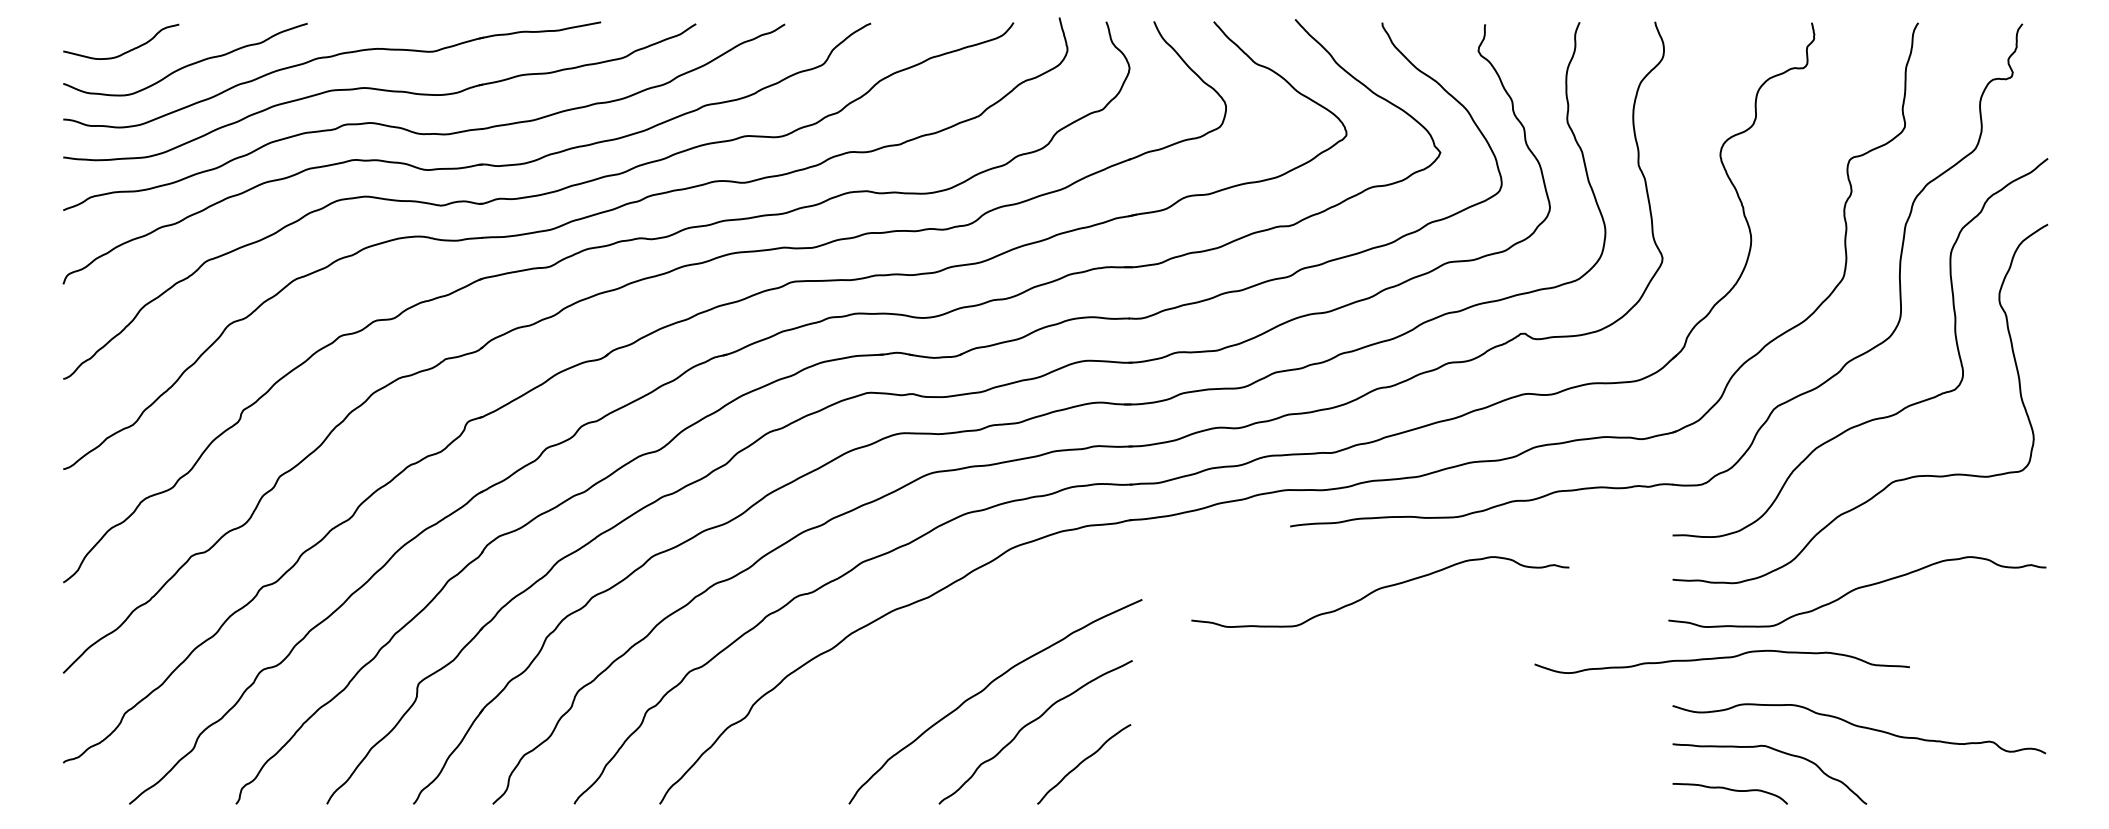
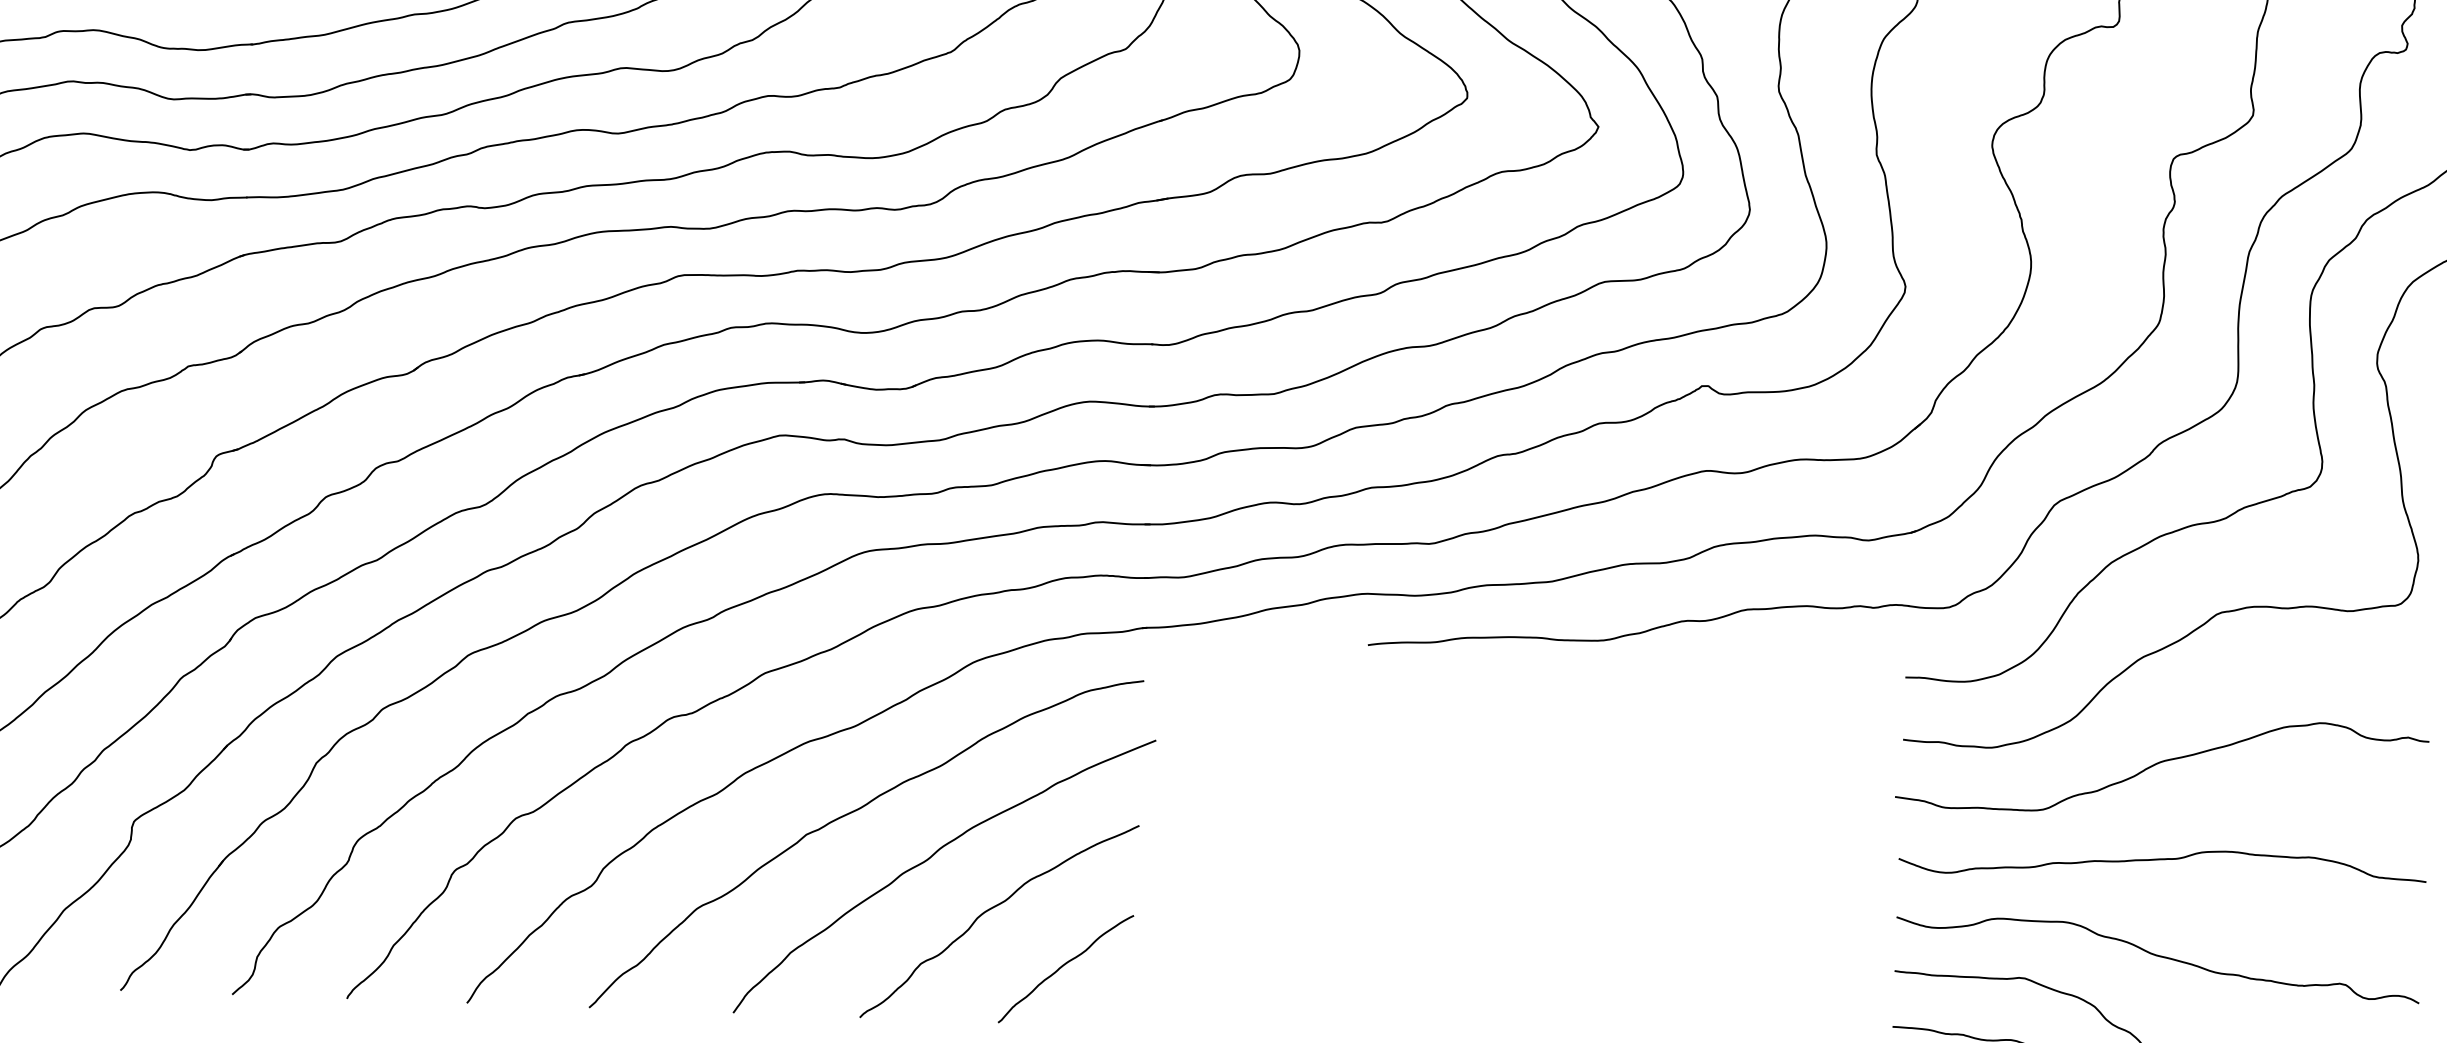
curve: (1380, 589) -> (1491, 738), removed
curve: (1721, 658) -> (2161, 860), moved
curve: (928, 659) -> (852, 813), added

